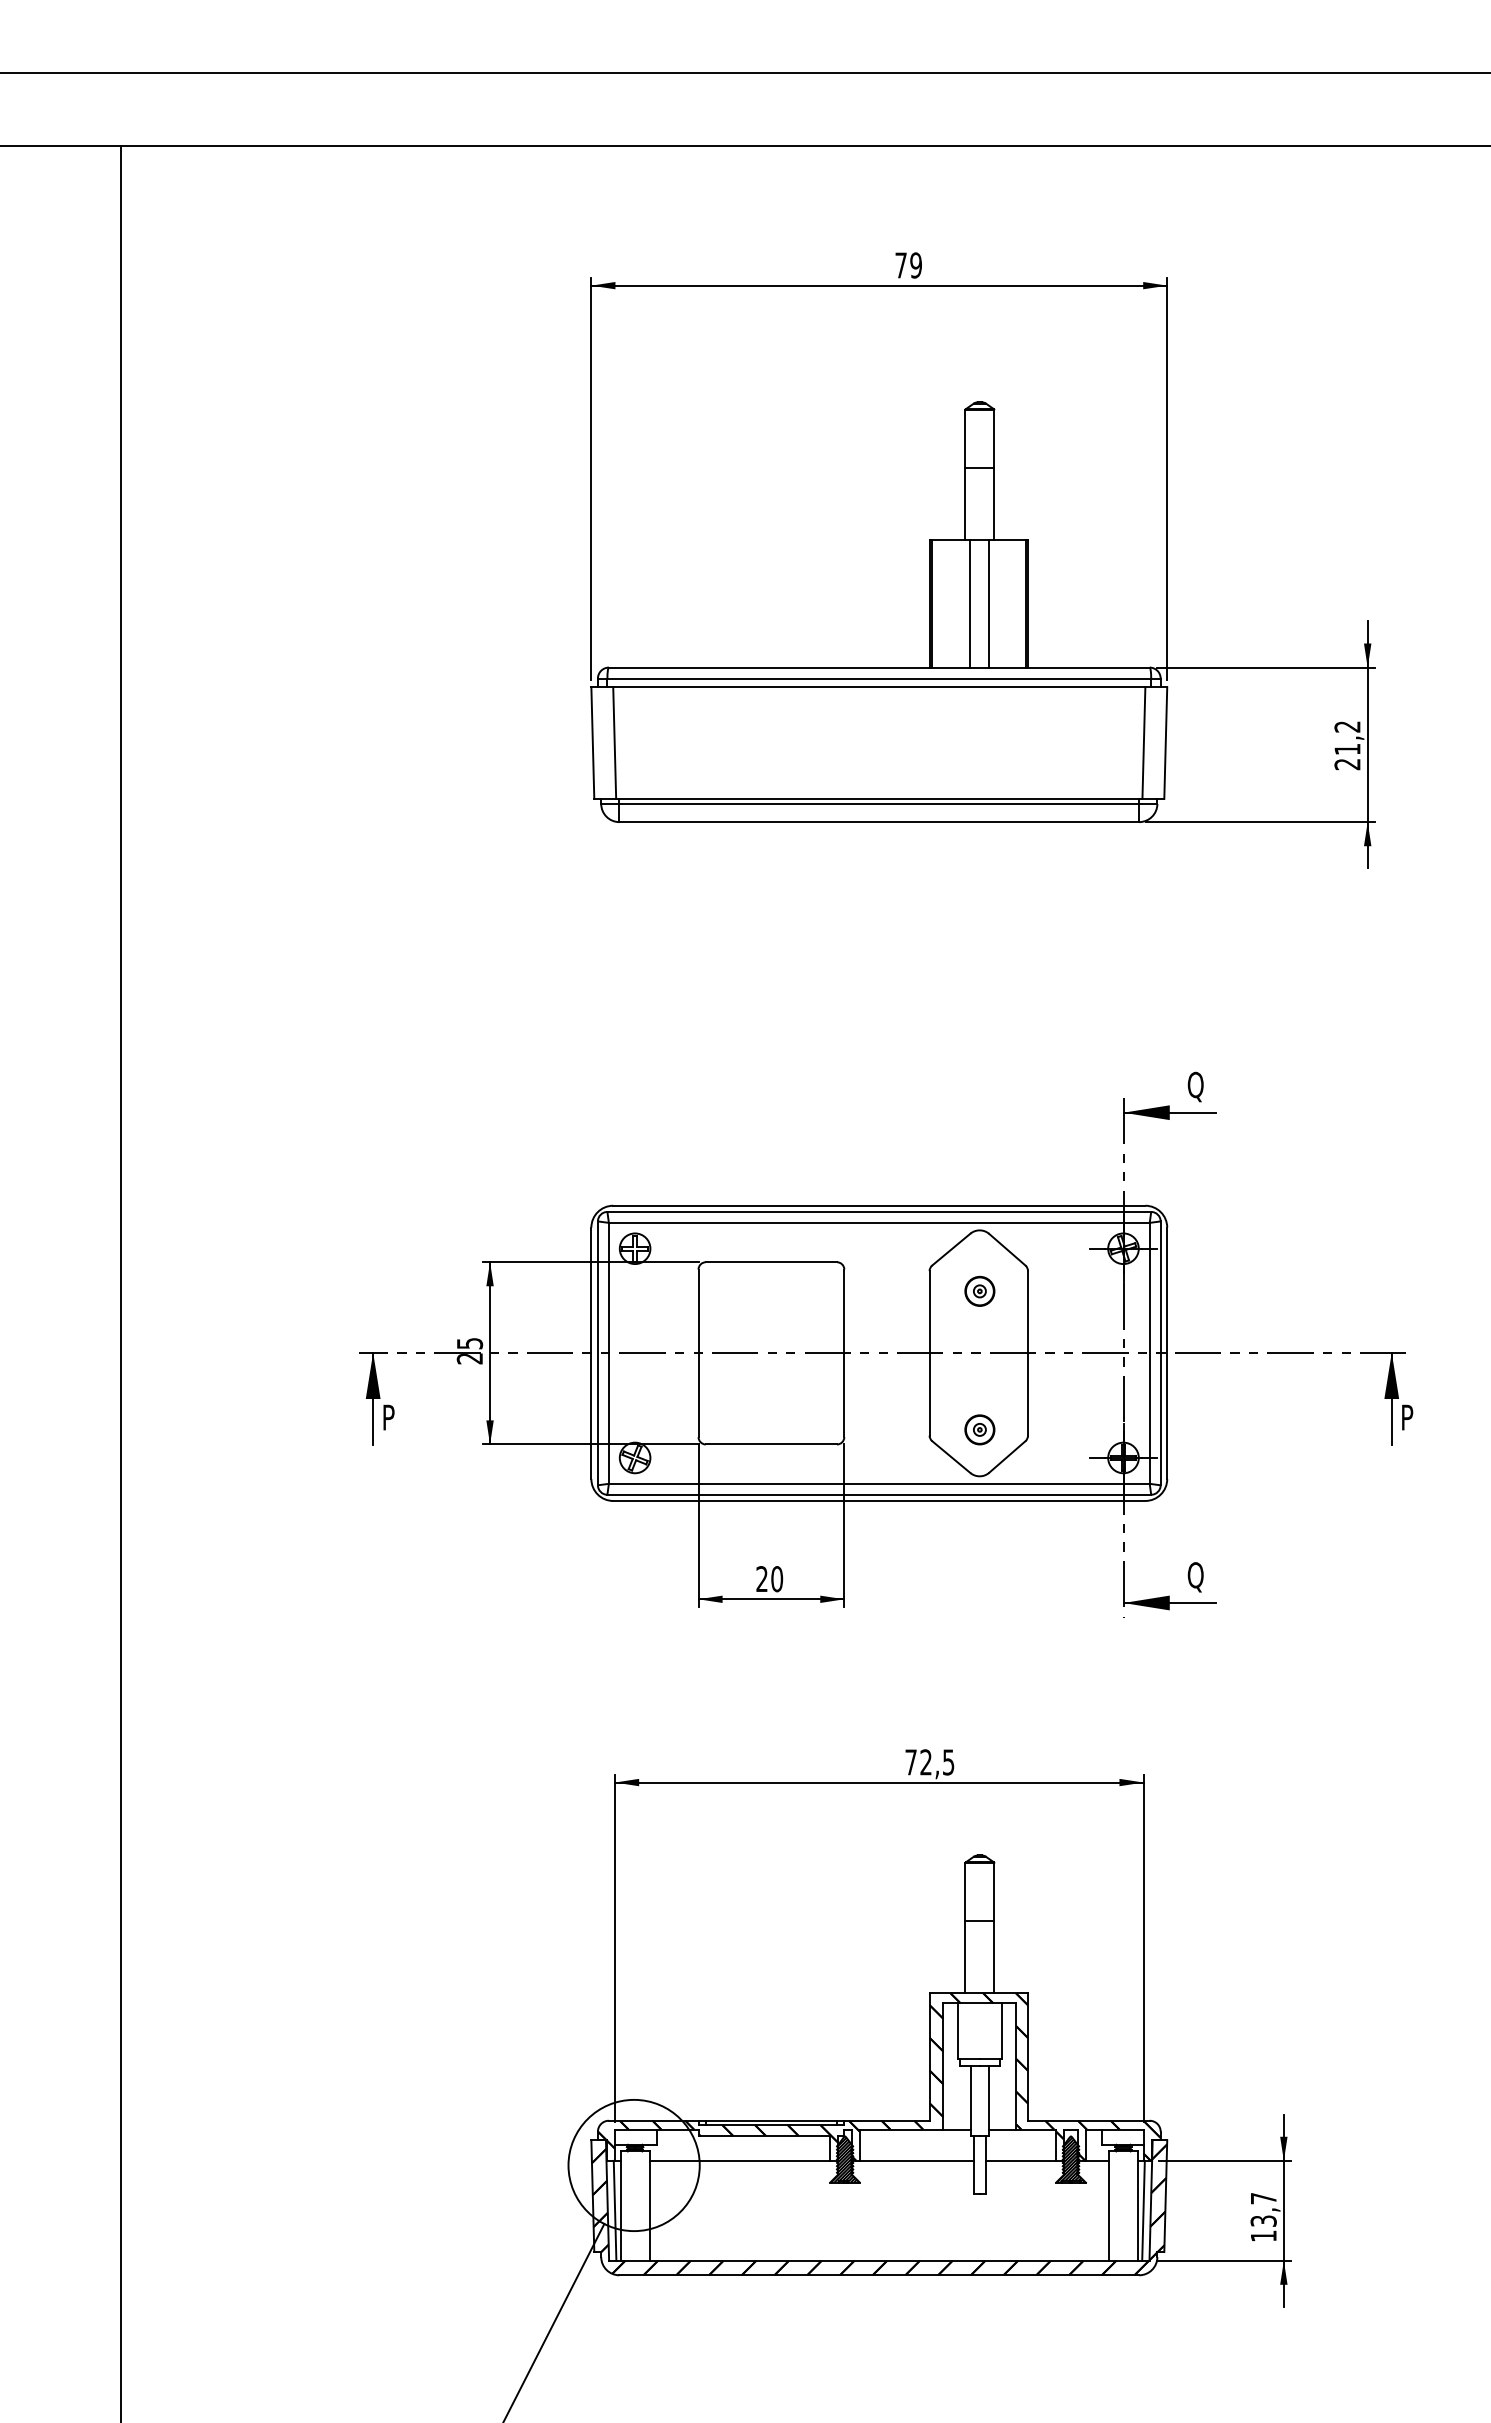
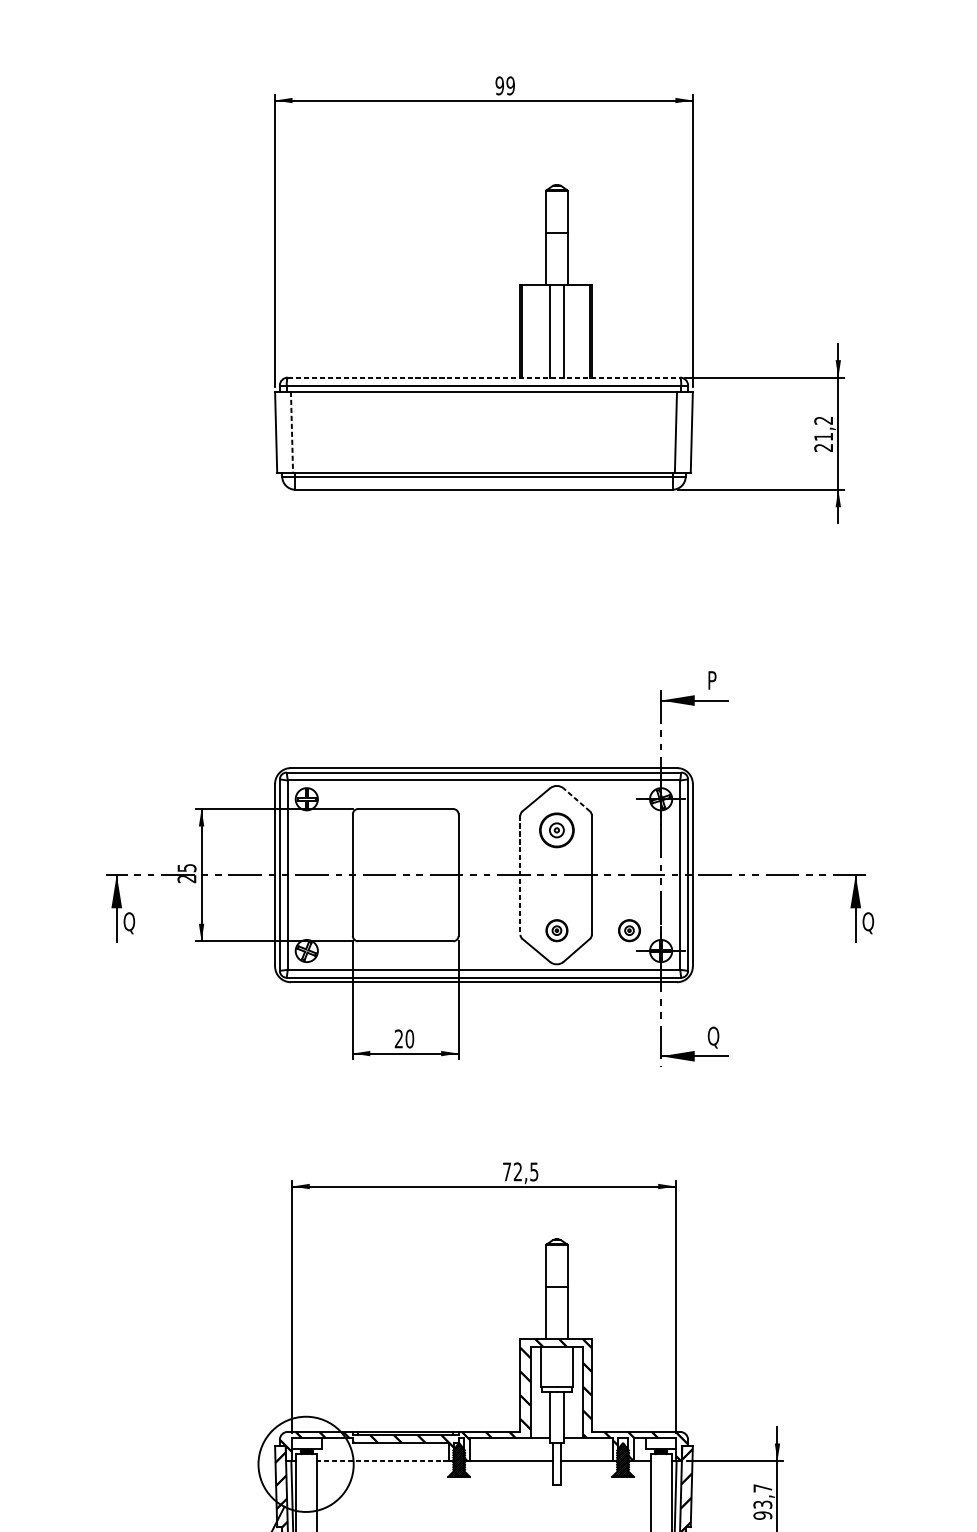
text: (900, 265) -> (499, 85), 79 -> 99
line: (879, 667) -> (484, 377), solid -> dashed
line: (614, 743) -> (291, 432), solid -> dashed
text: (1195, 1086) -> (713, 681), Q -> P
line: (1007, 1249) -> (576, 799), solid -> dashed
part: (979, 1290) -> (556, 829), size x1.6
line: (929, 1353) -> (520, 875), solid -> dashed
text: (390, 1419) -> (129, 923), P -> Q
text: (1408, 1419) -> (867, 923), P -> Q
part: (1079, 1429) -> (629, 930), added
line: (739, 2160) -> (382, 1460), solid -> dashed
text: (1263, 2236) -> (762, 1515), 13,7 -> 93,7

